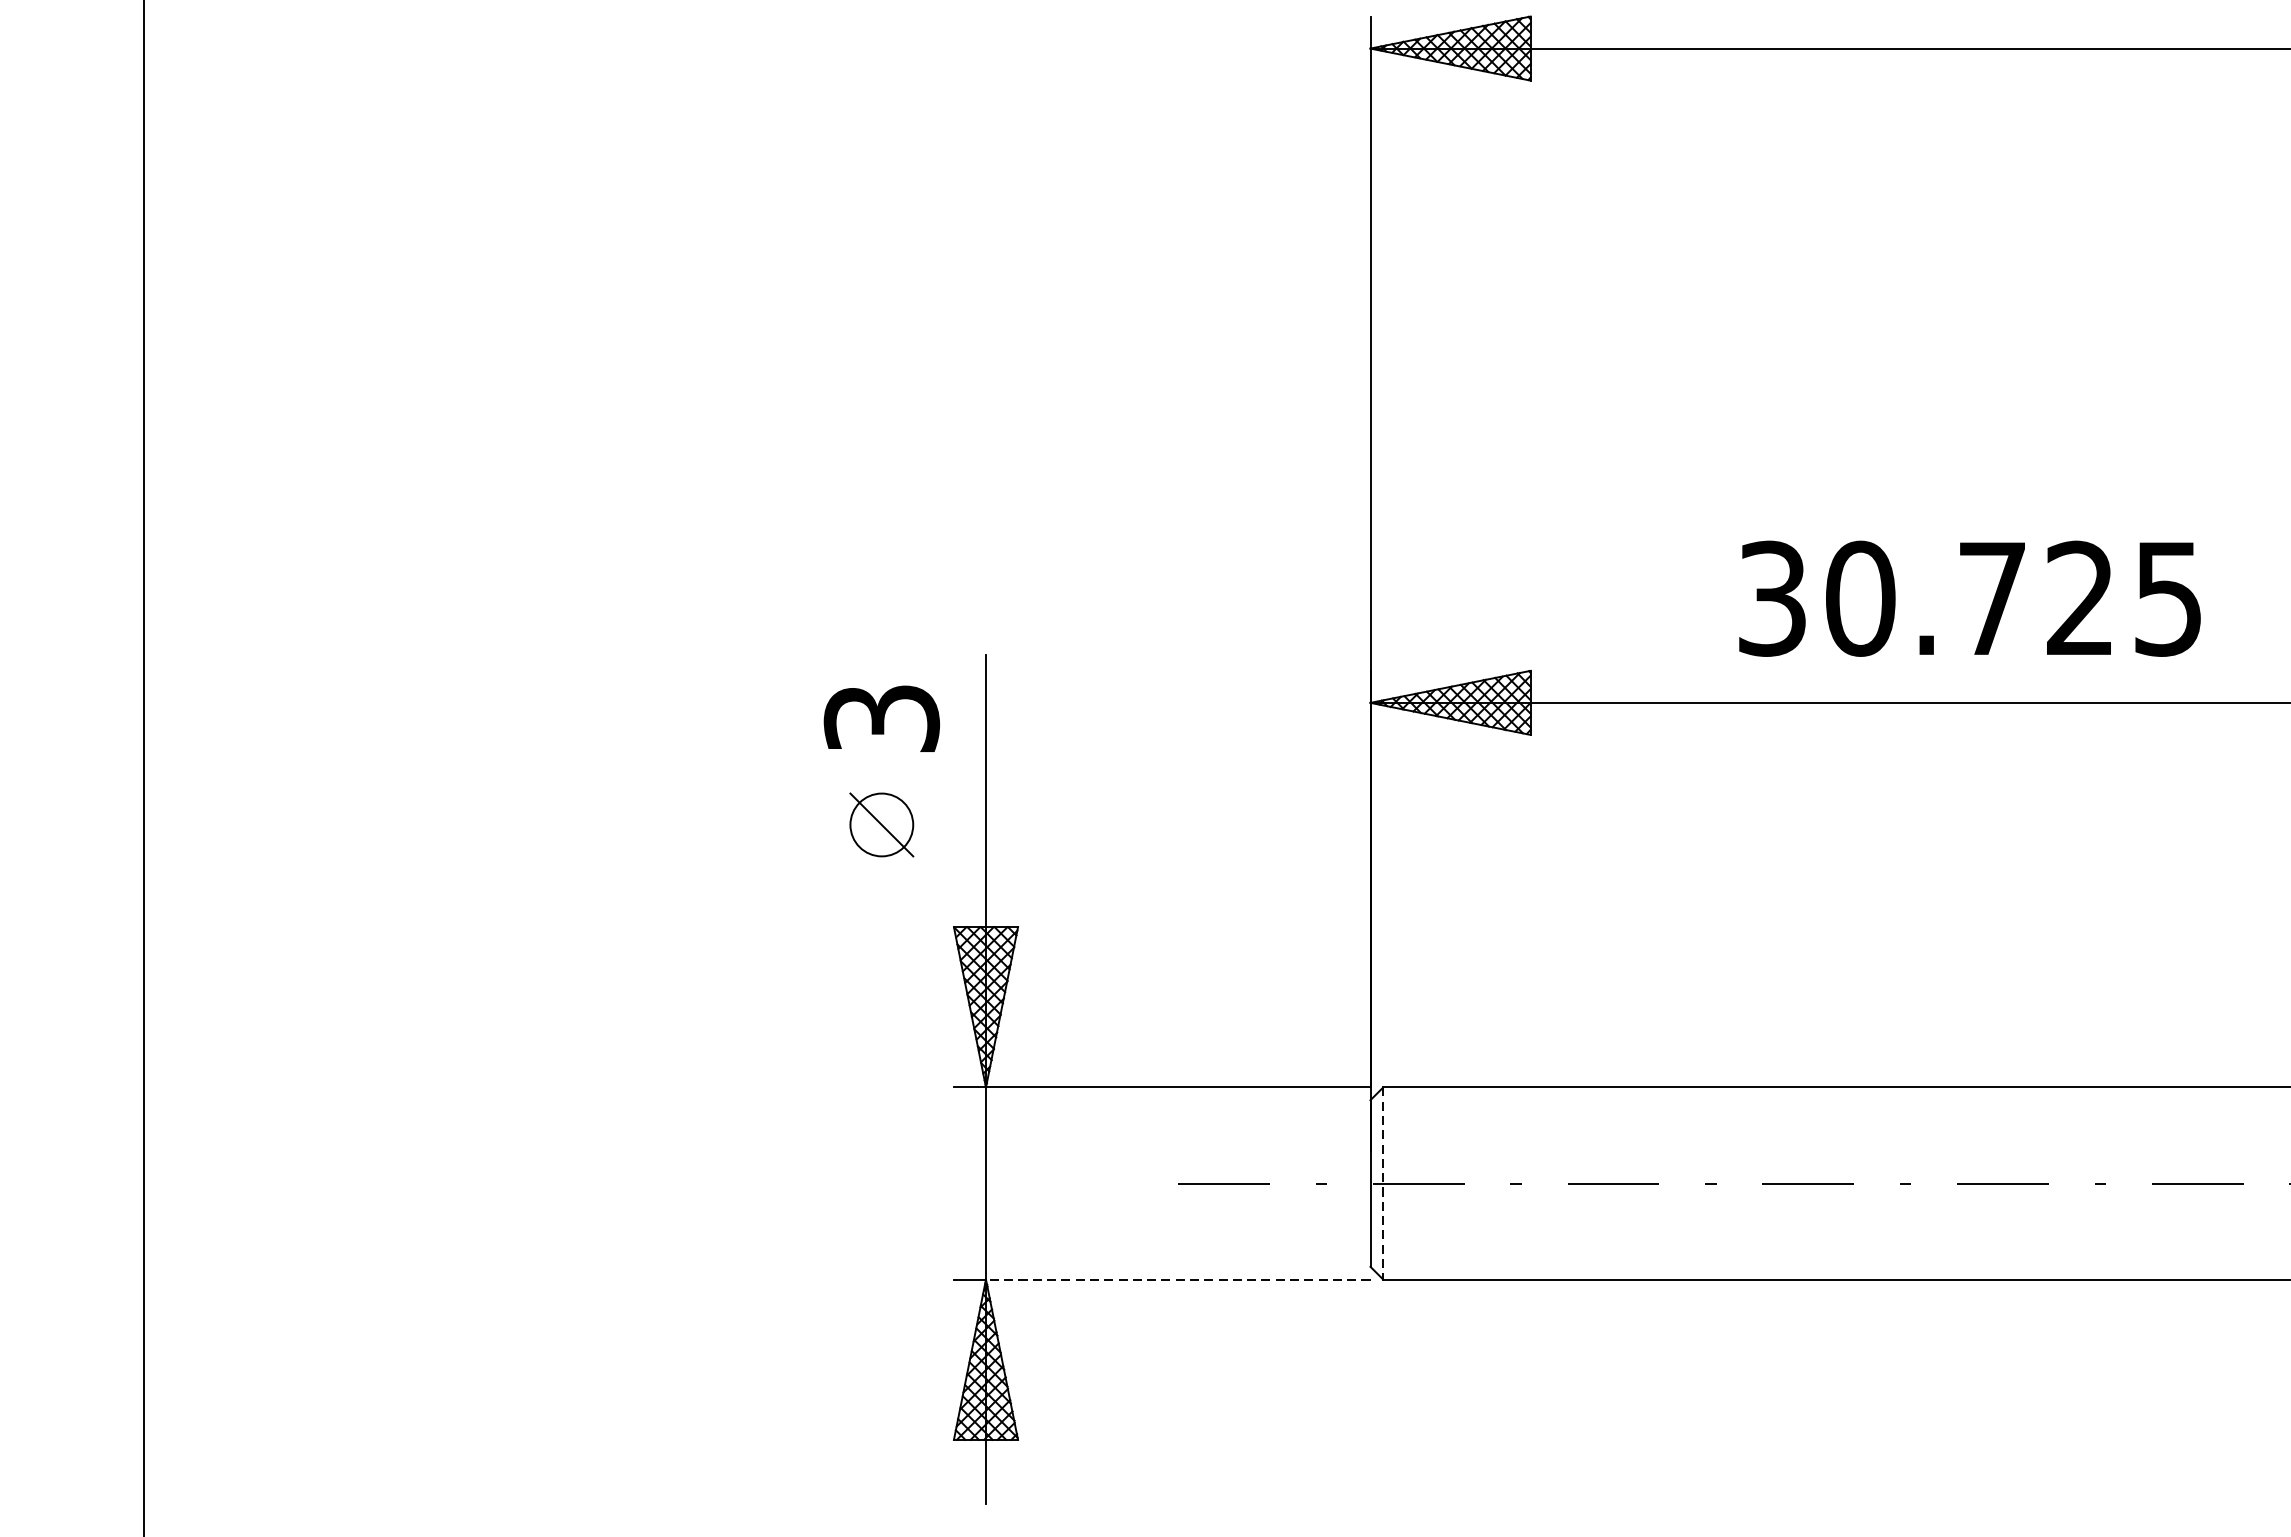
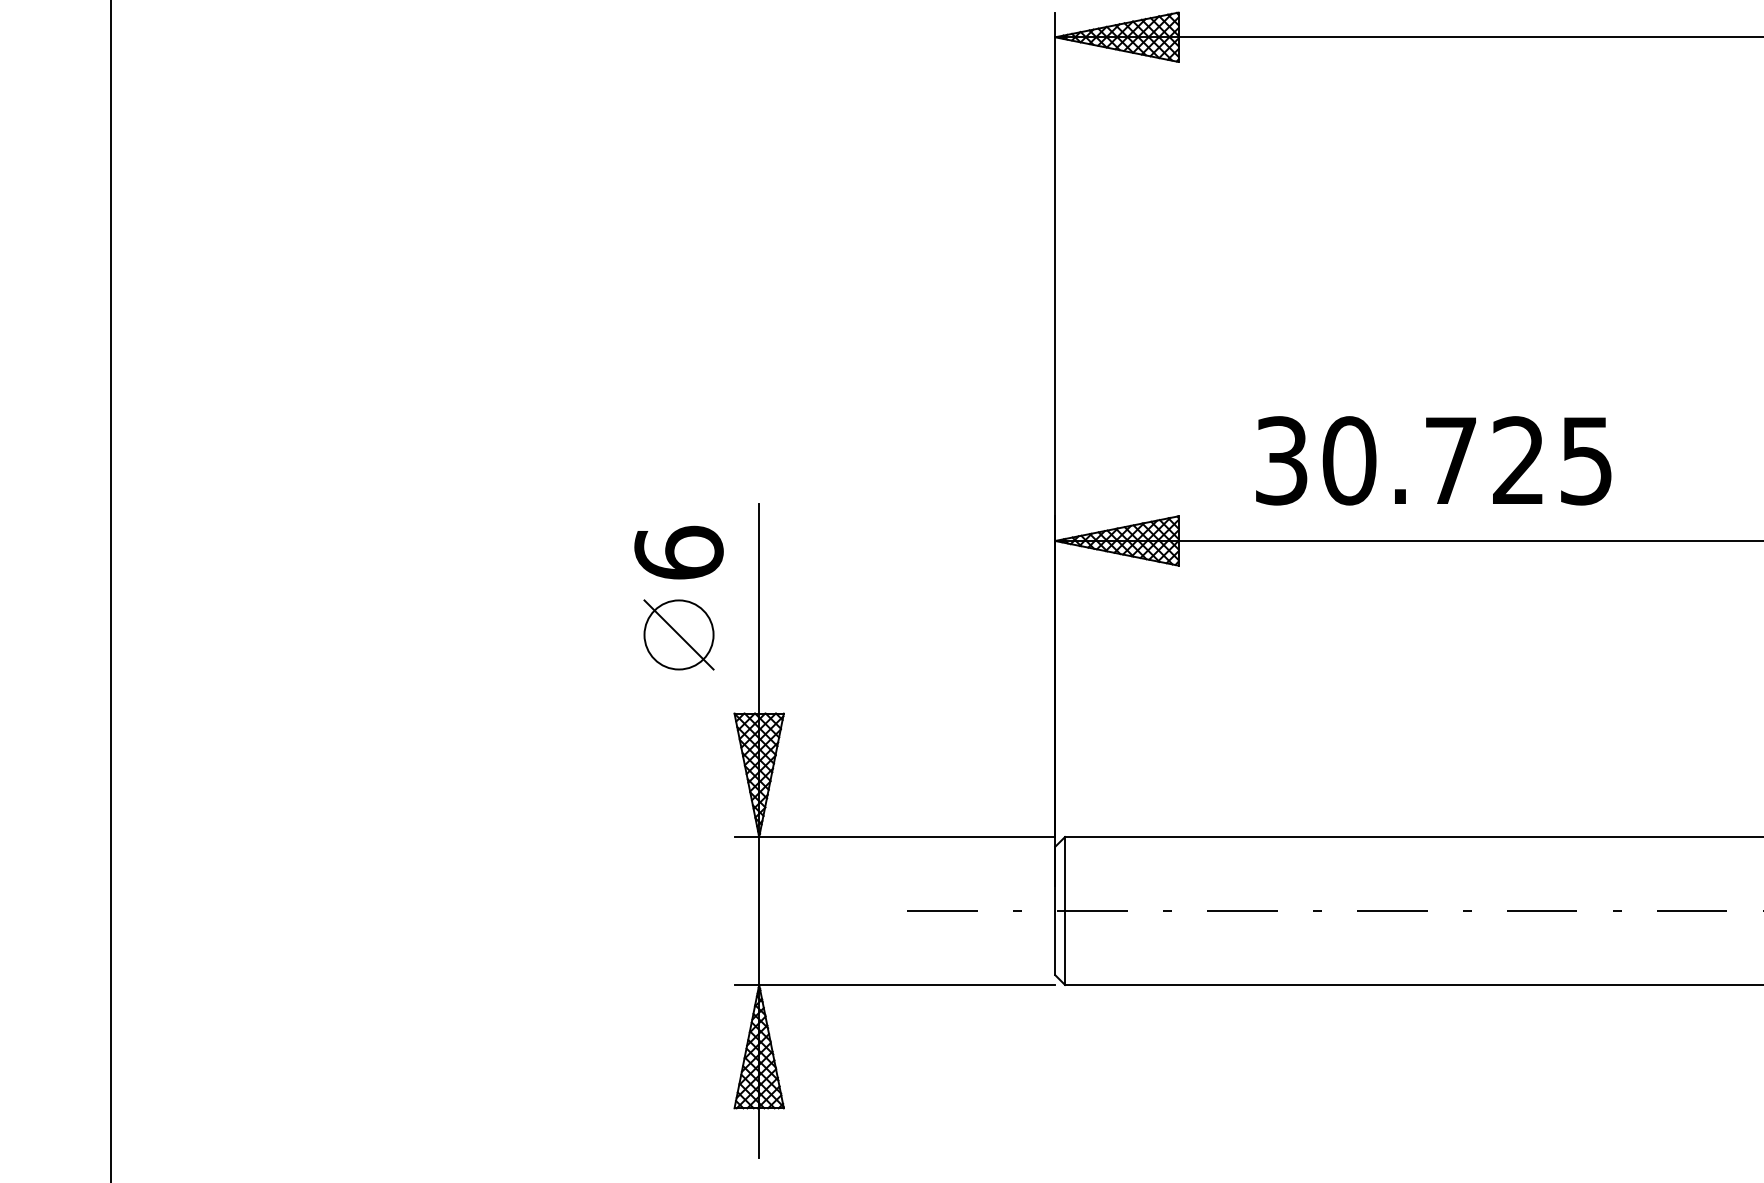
text: (1969, 598) -> (1433, 460), moved
text: (881, 717) -> (678, 552), 3 -> 6
part: (881, 824) -> (678, 634), size x1.43
line: (1383, 1184) -> (1065, 911), dashed -> solid
line: (1177, 1280) -> (906, 985), dashed -> solid

